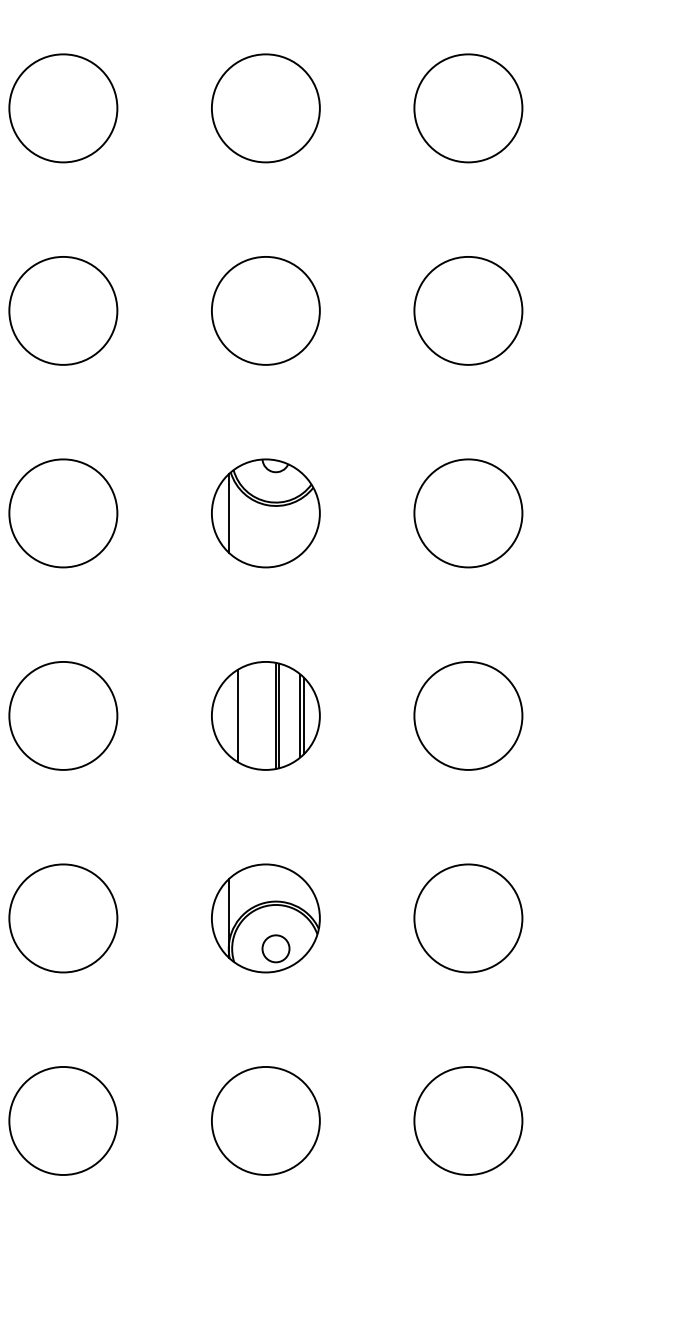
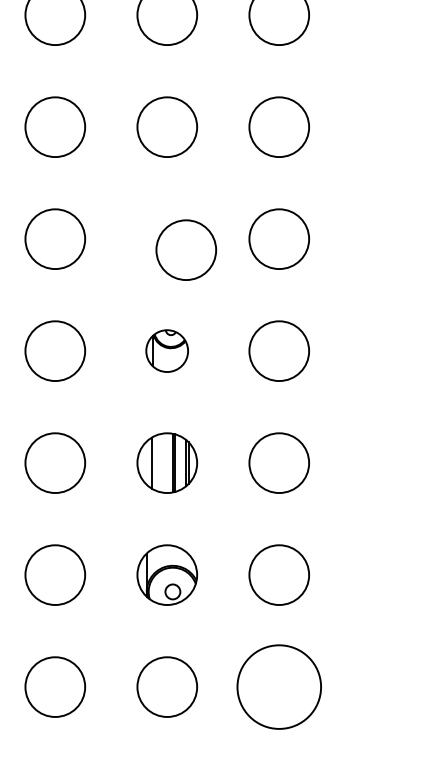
circle: (264, 309) -> (185, 249), moved
part: (264, 512) -> (166, 350), size x0.7
circle: (468, 1119) -> (279, 686), size x1.4

